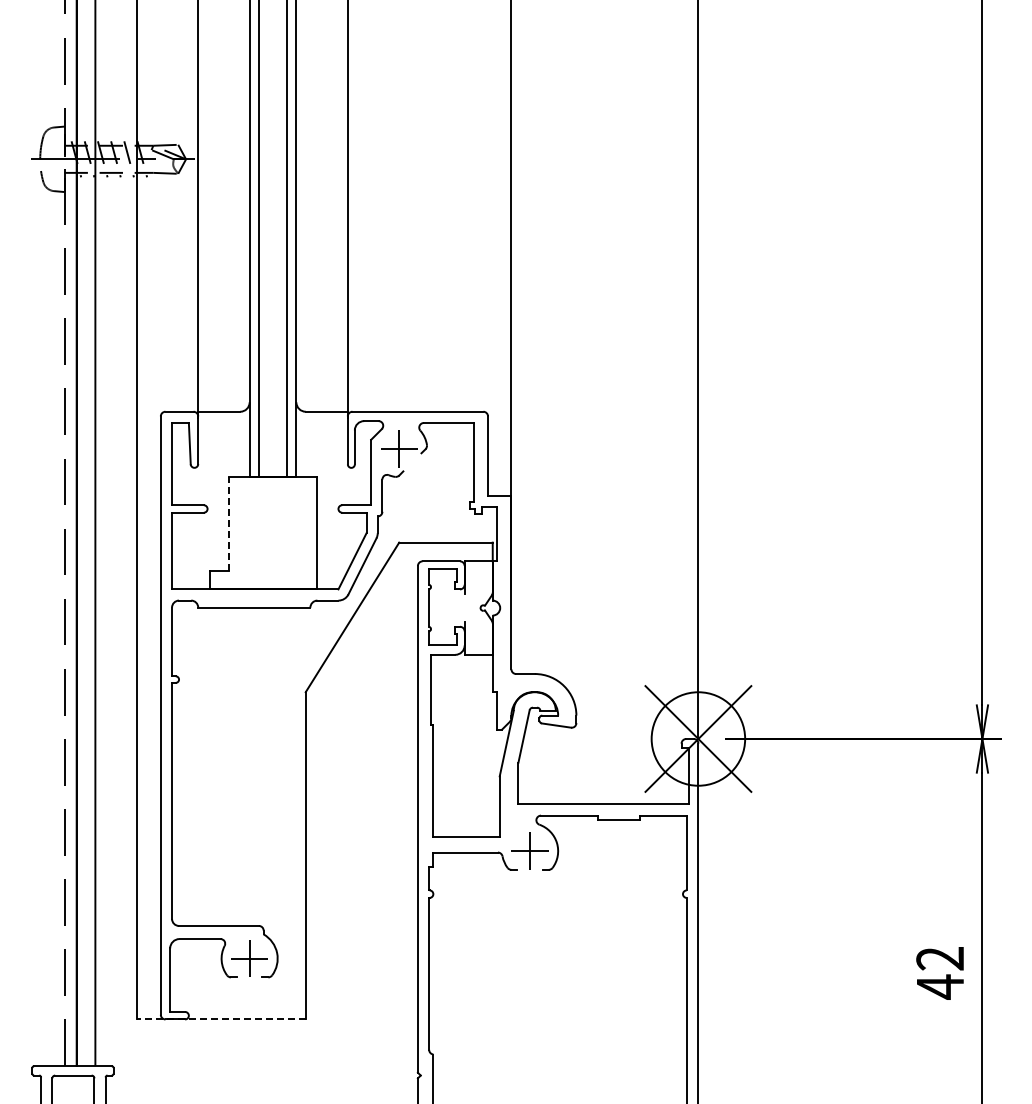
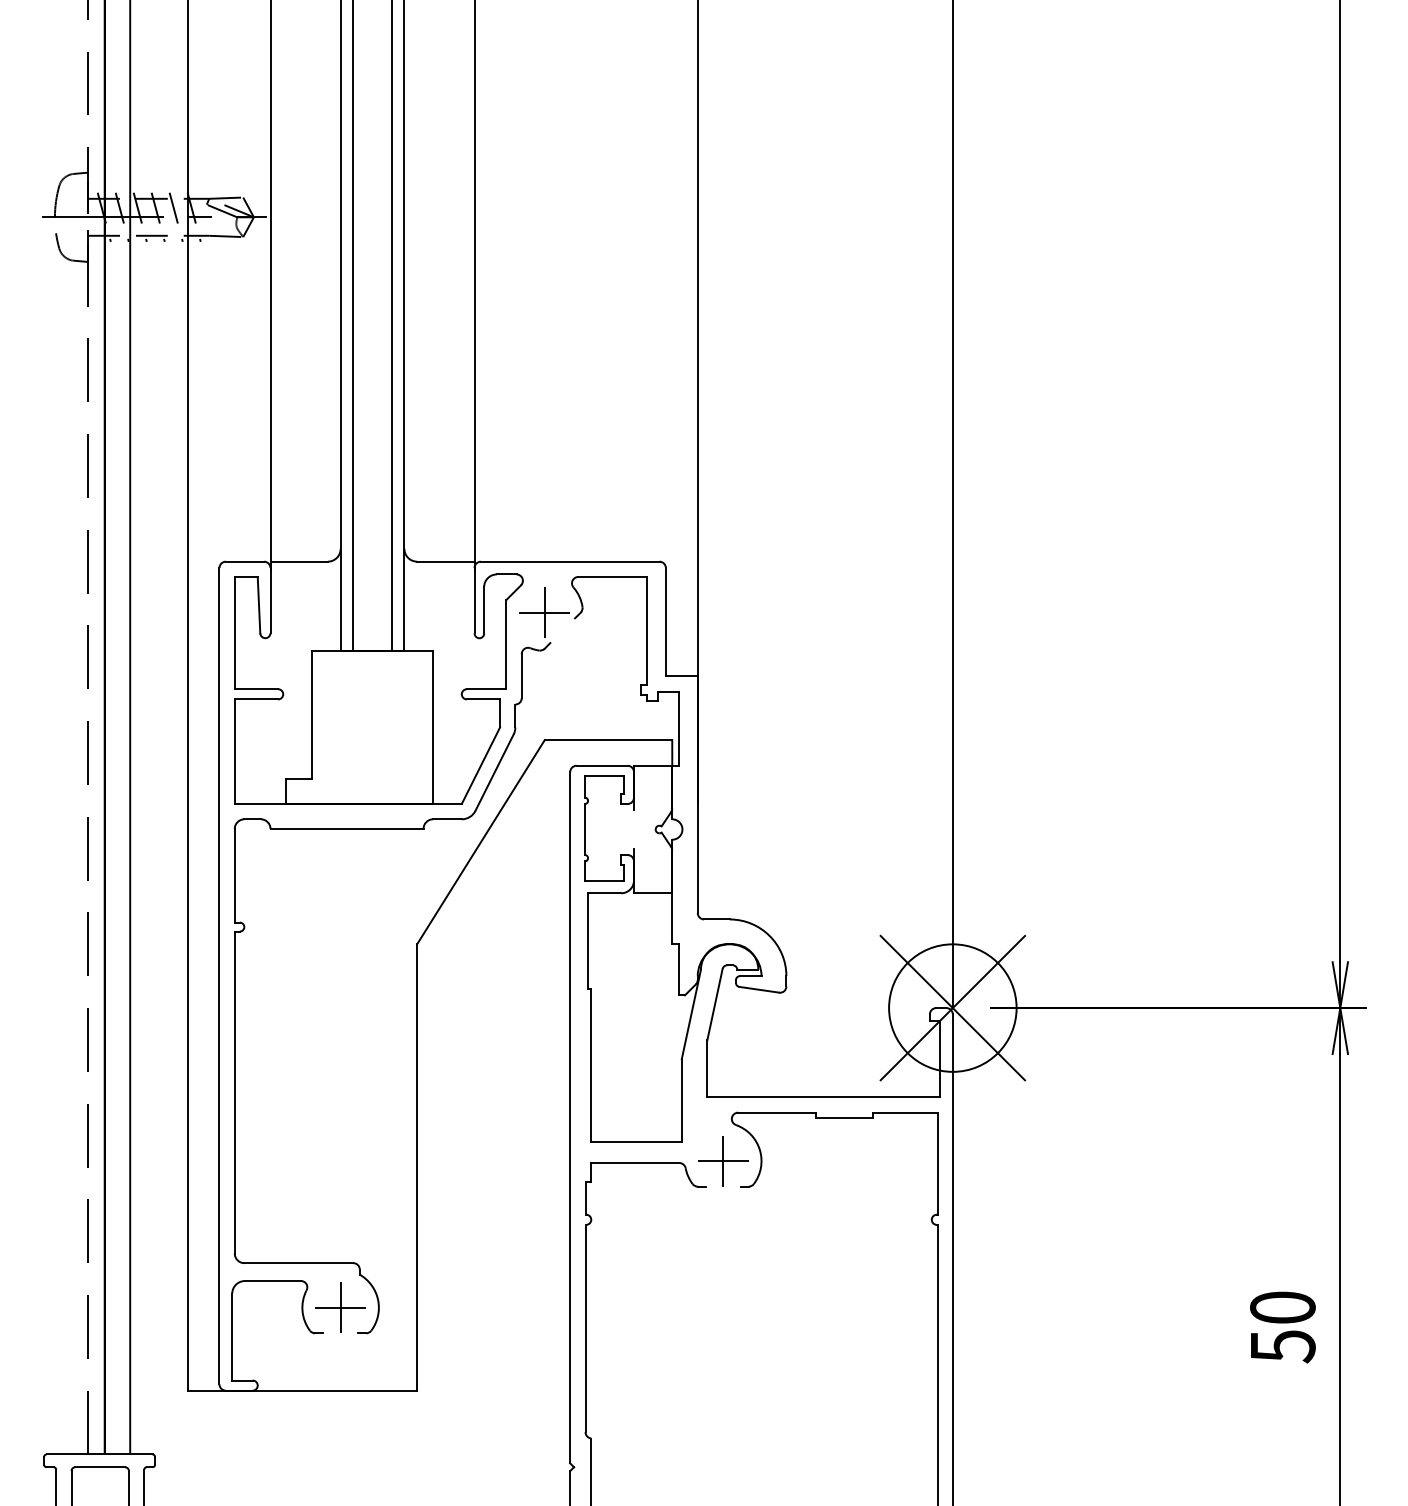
line: (228, 523) -> (311, 714), dashed -> solid
text: (940, 973) -> (1283, 1328), 42 -> 50
line: (221, 1019) -> (302, 1390), dashed -> solid

